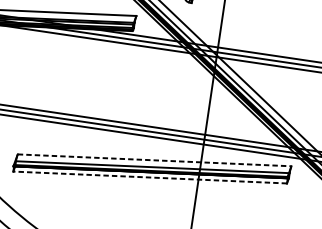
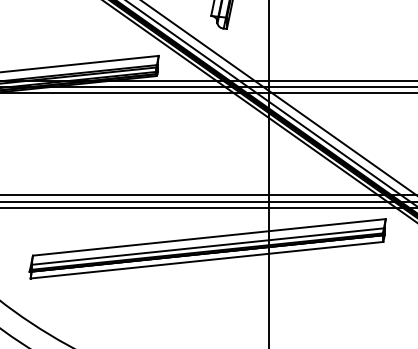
line: (154, 160) -> (209, 237), dashed -> solid
line: (149, 177) -> (206, 260), dashed -> solid

